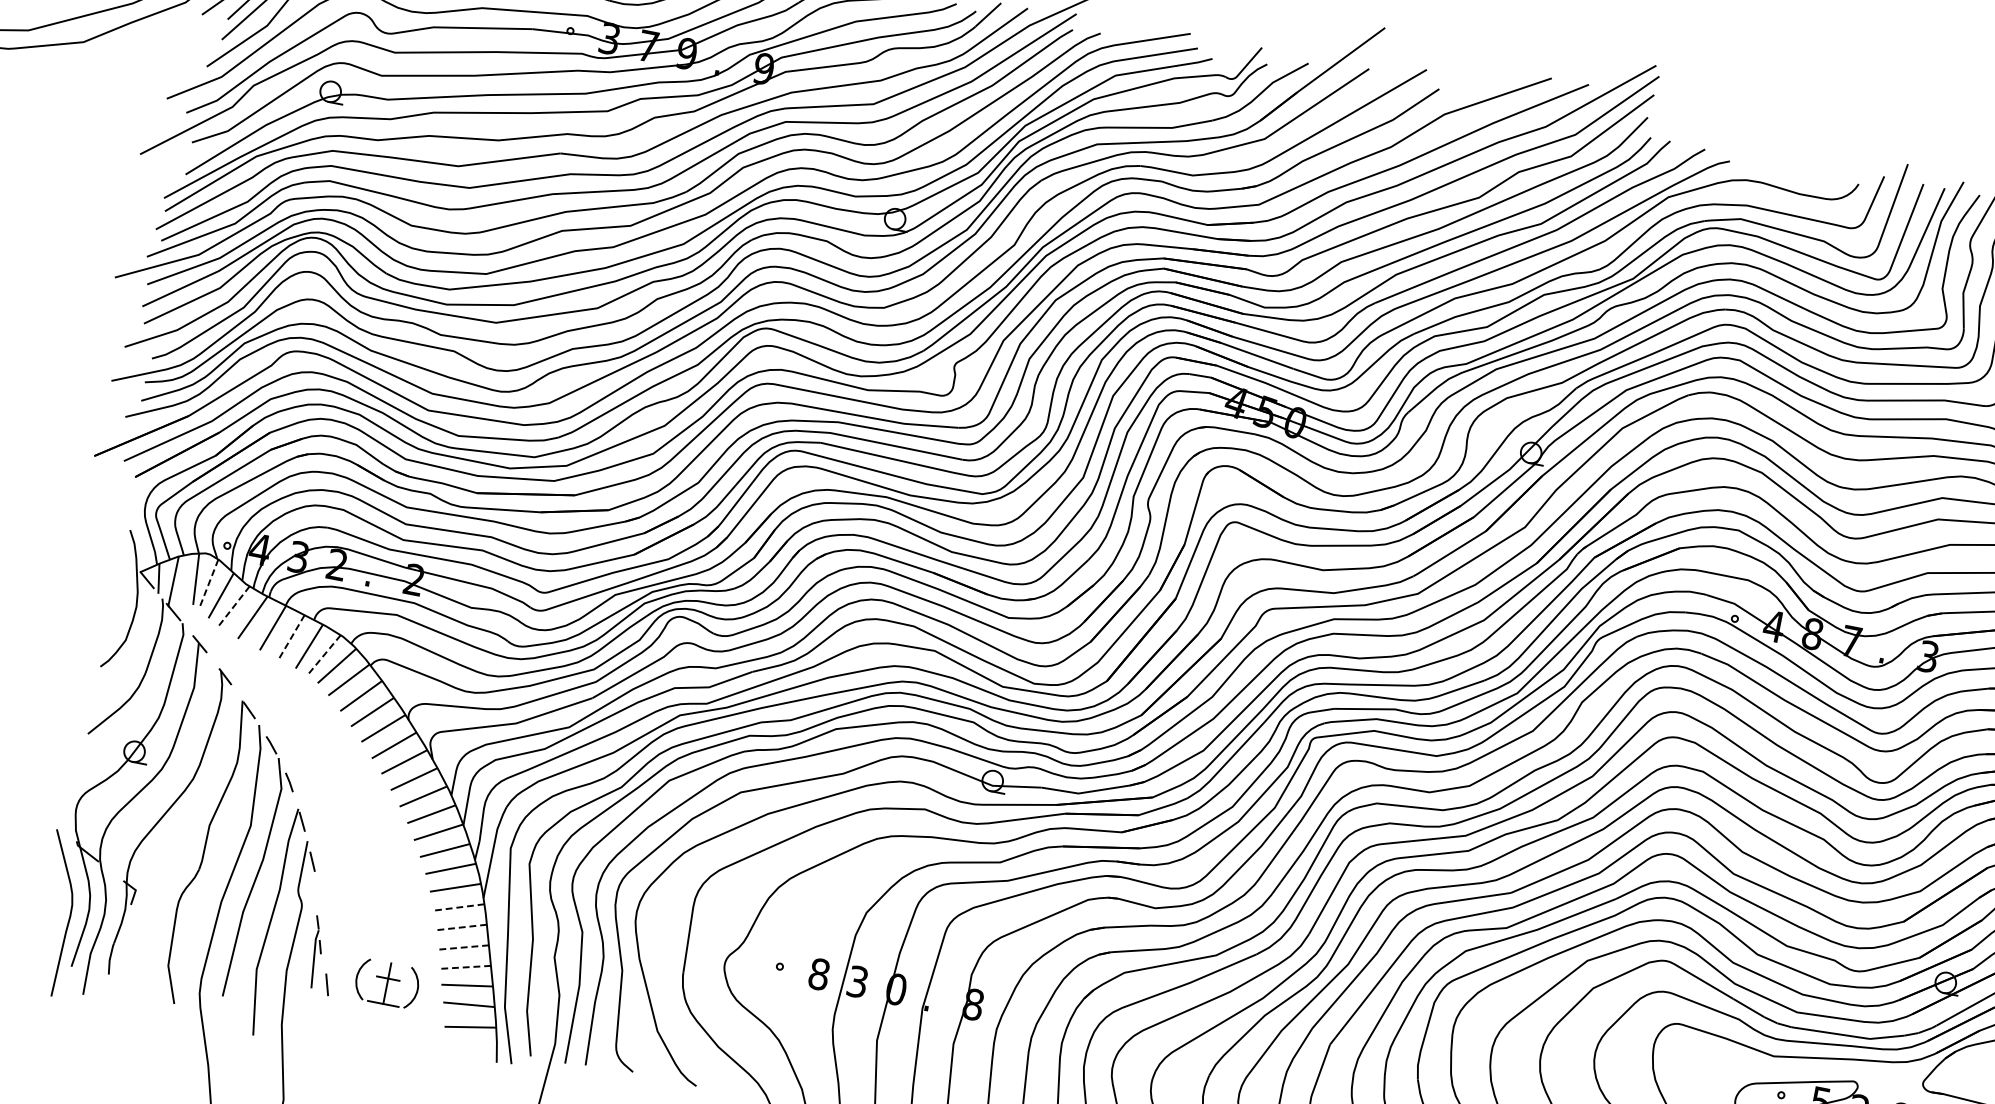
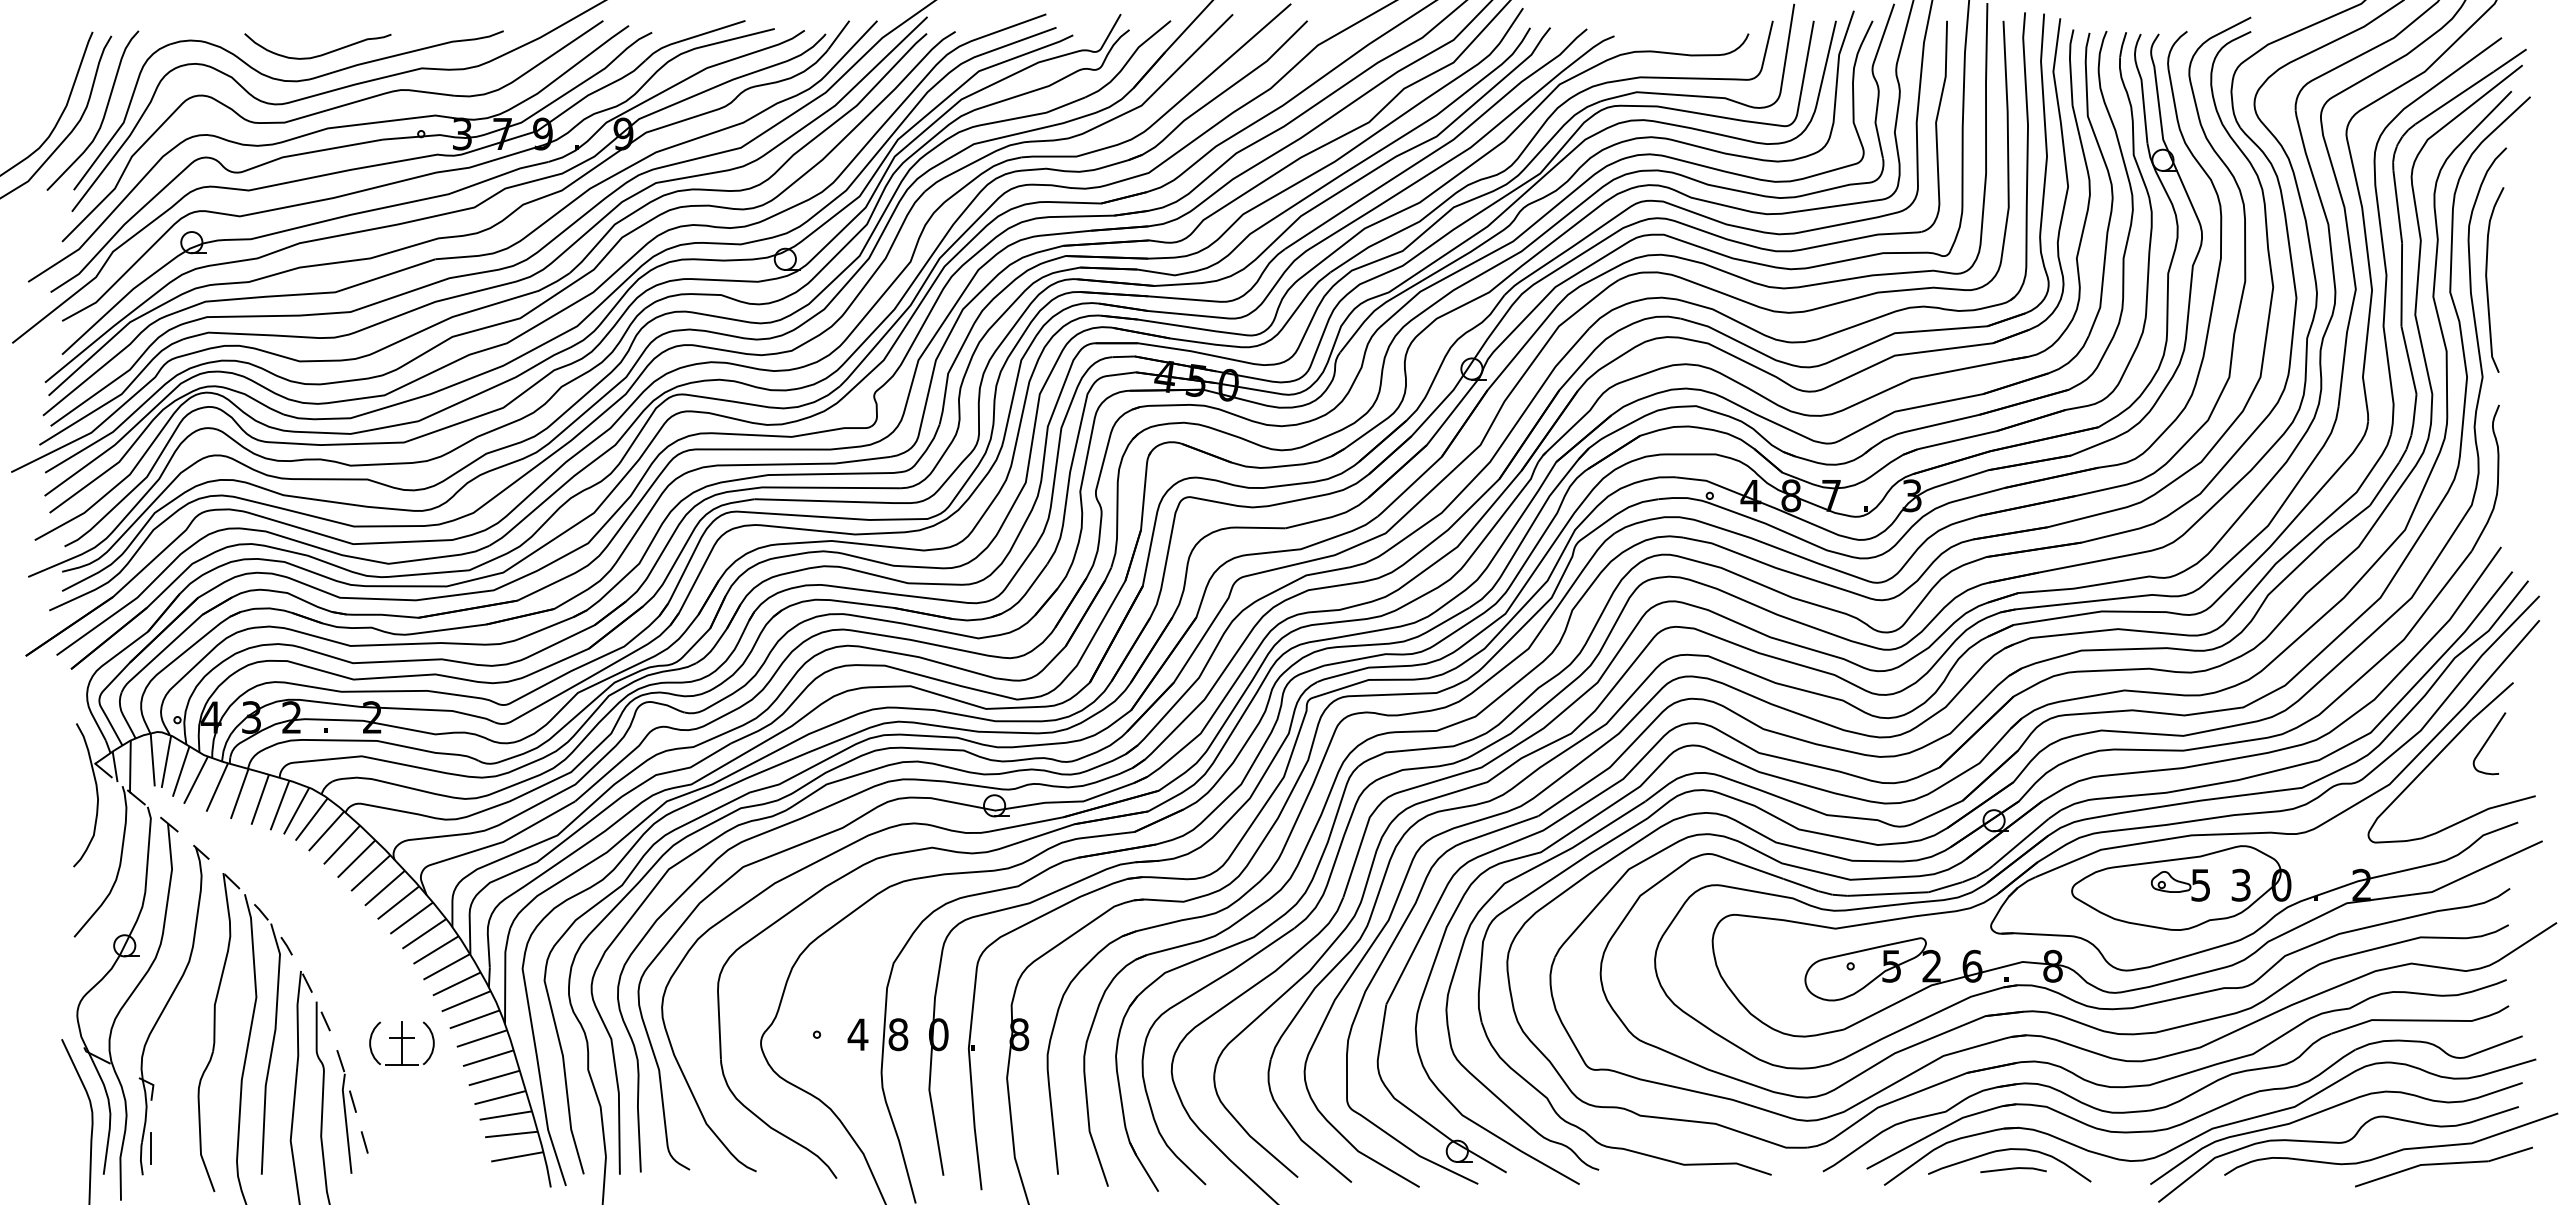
line: (209, 583) -> (166, 761), dashed -> solid
line: (233, 606) -> (195, 780), dashed -> solid
line: (291, 637) -> (260, 799), dashed -> solid
line: (324, 655) -> (296, 811), dashed -> solid
line: (458, 907) -> (481, 1038), dashed -> solid
line: (461, 927) -> (488, 1058), dashed -> solid
line: (463, 948) -> (494, 1078), dashed -> solid
line: (122, 950) -> (151, 1148), added
part: (315, 951) -> (346, 1111), size x1.67
line: (465, 967) -> (500, 1097), dashed -> solid
text: (818, 974) -> (857, 1034), 8 -> 4
text: (857, 981) -> (898, 1034), 3 -> 8
part: (386, 983) -> (401, 1043), moved

